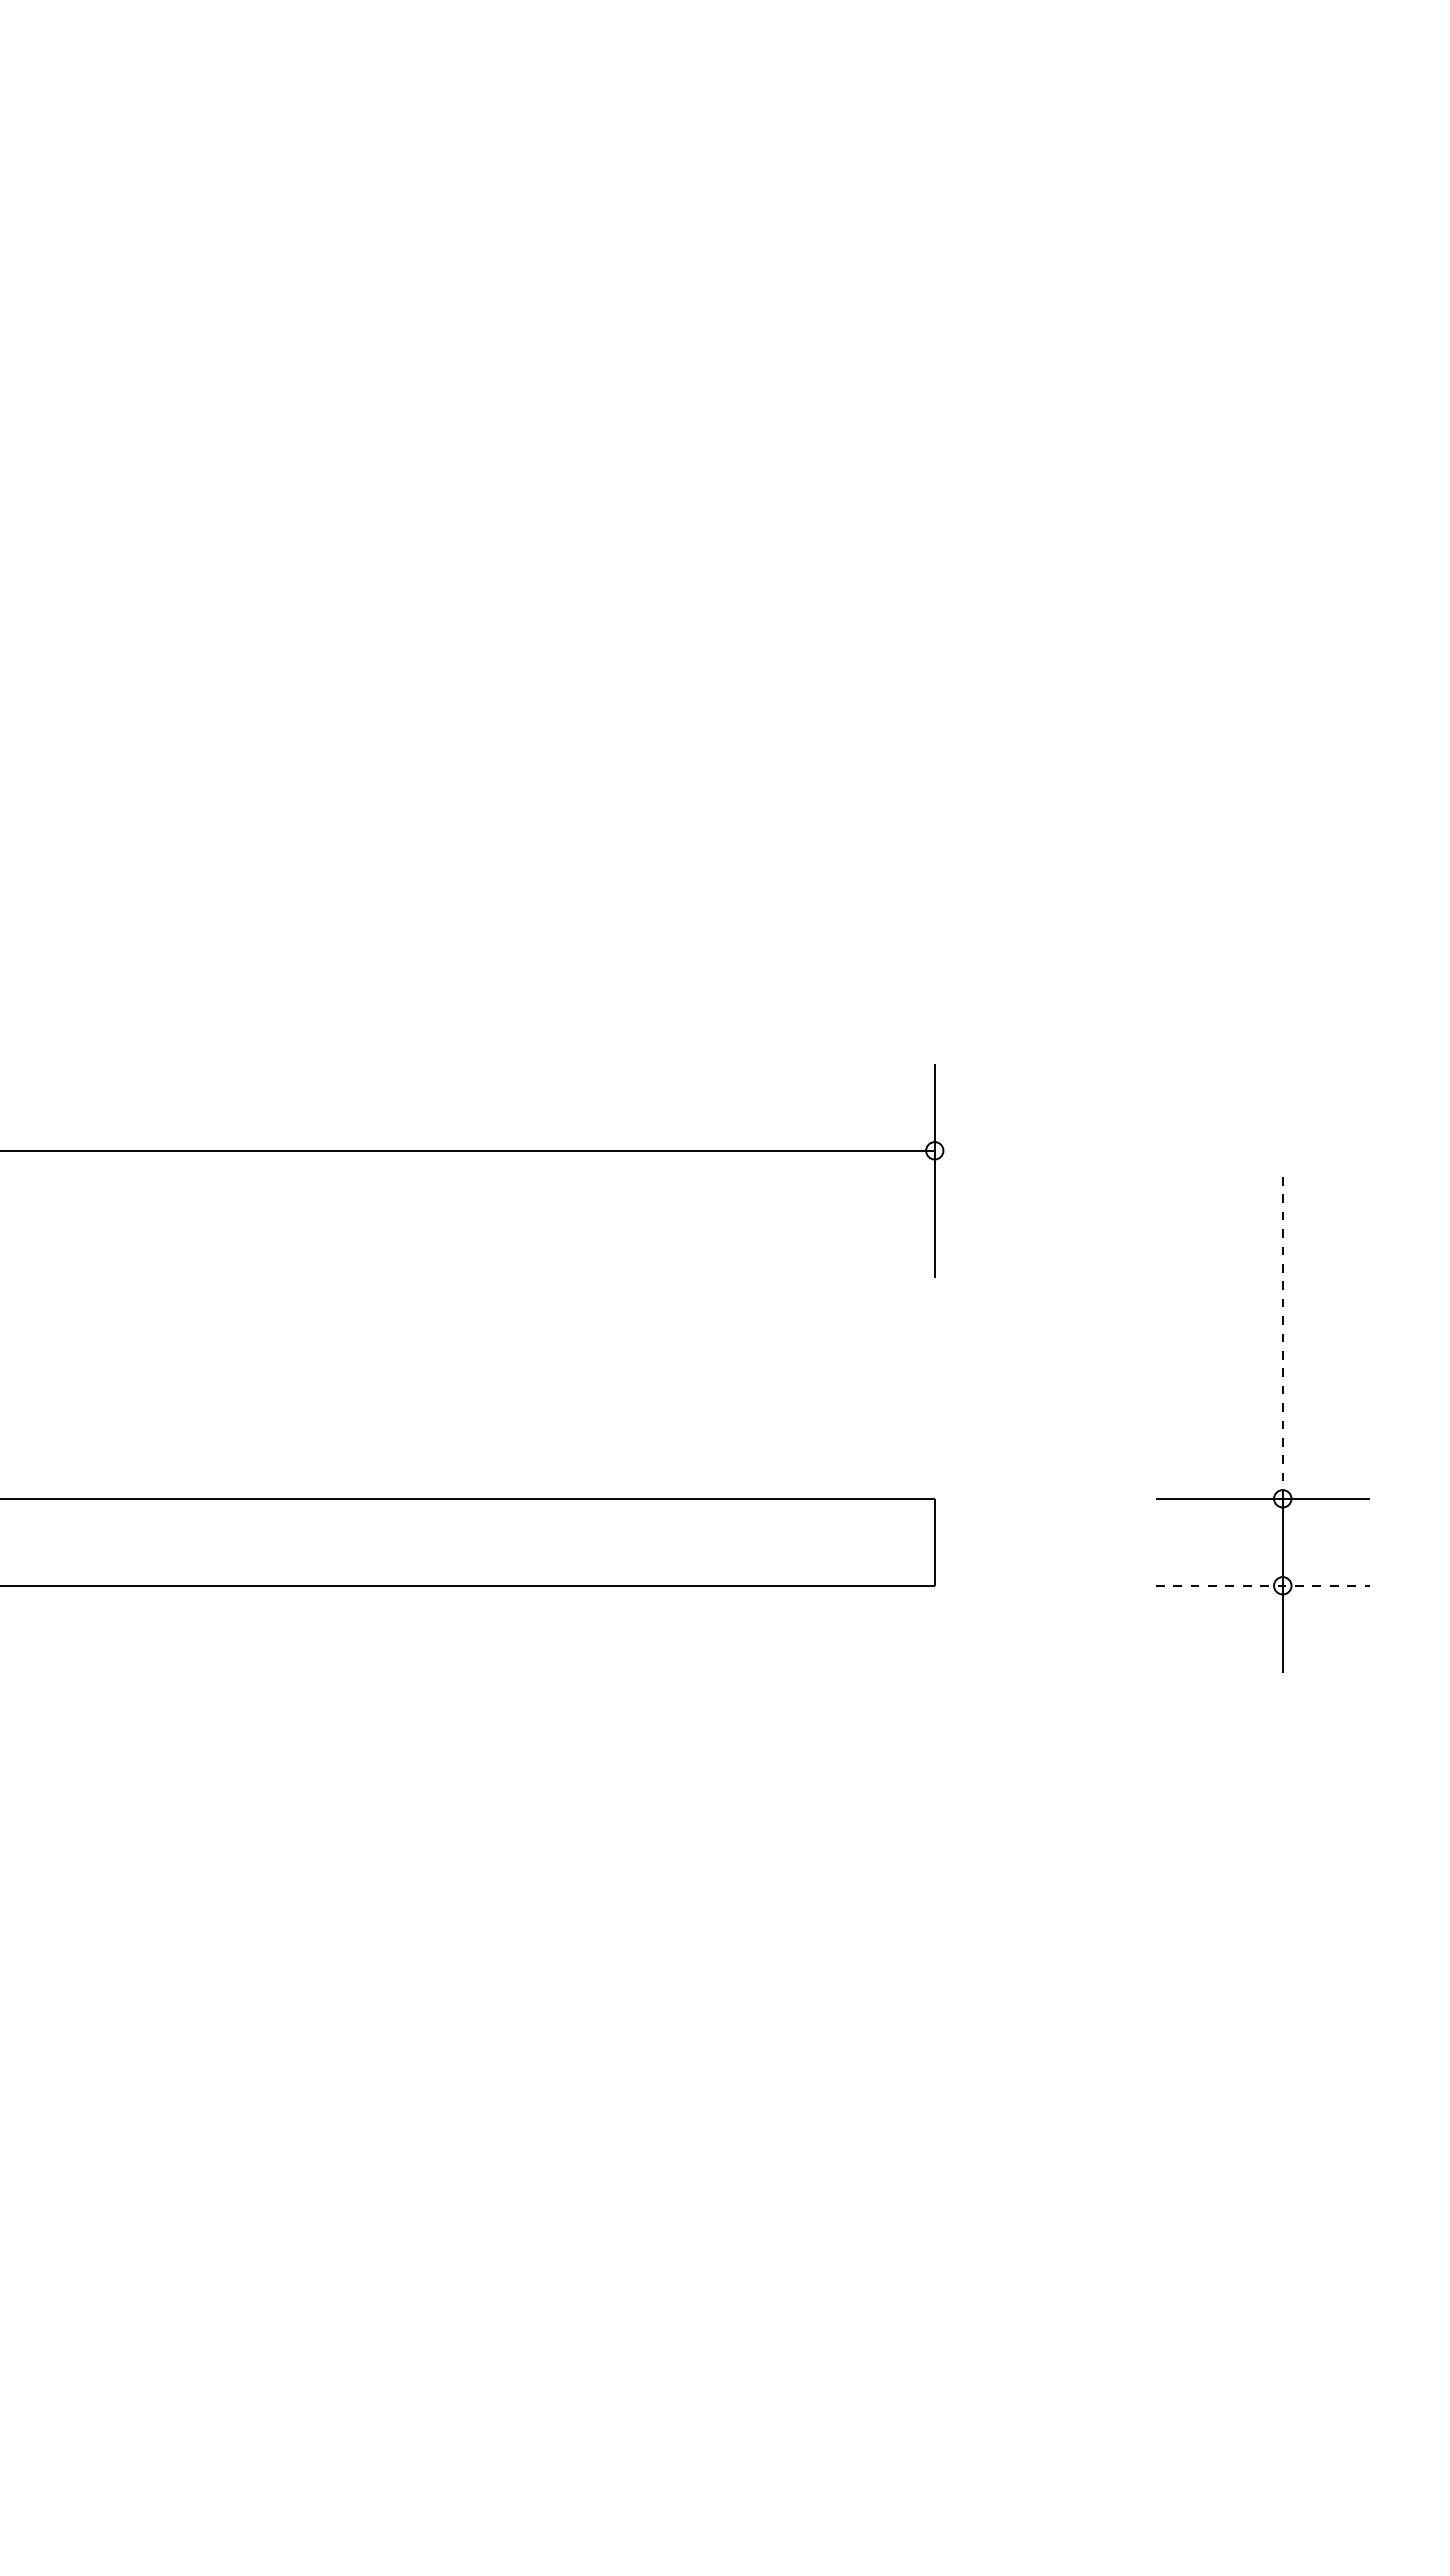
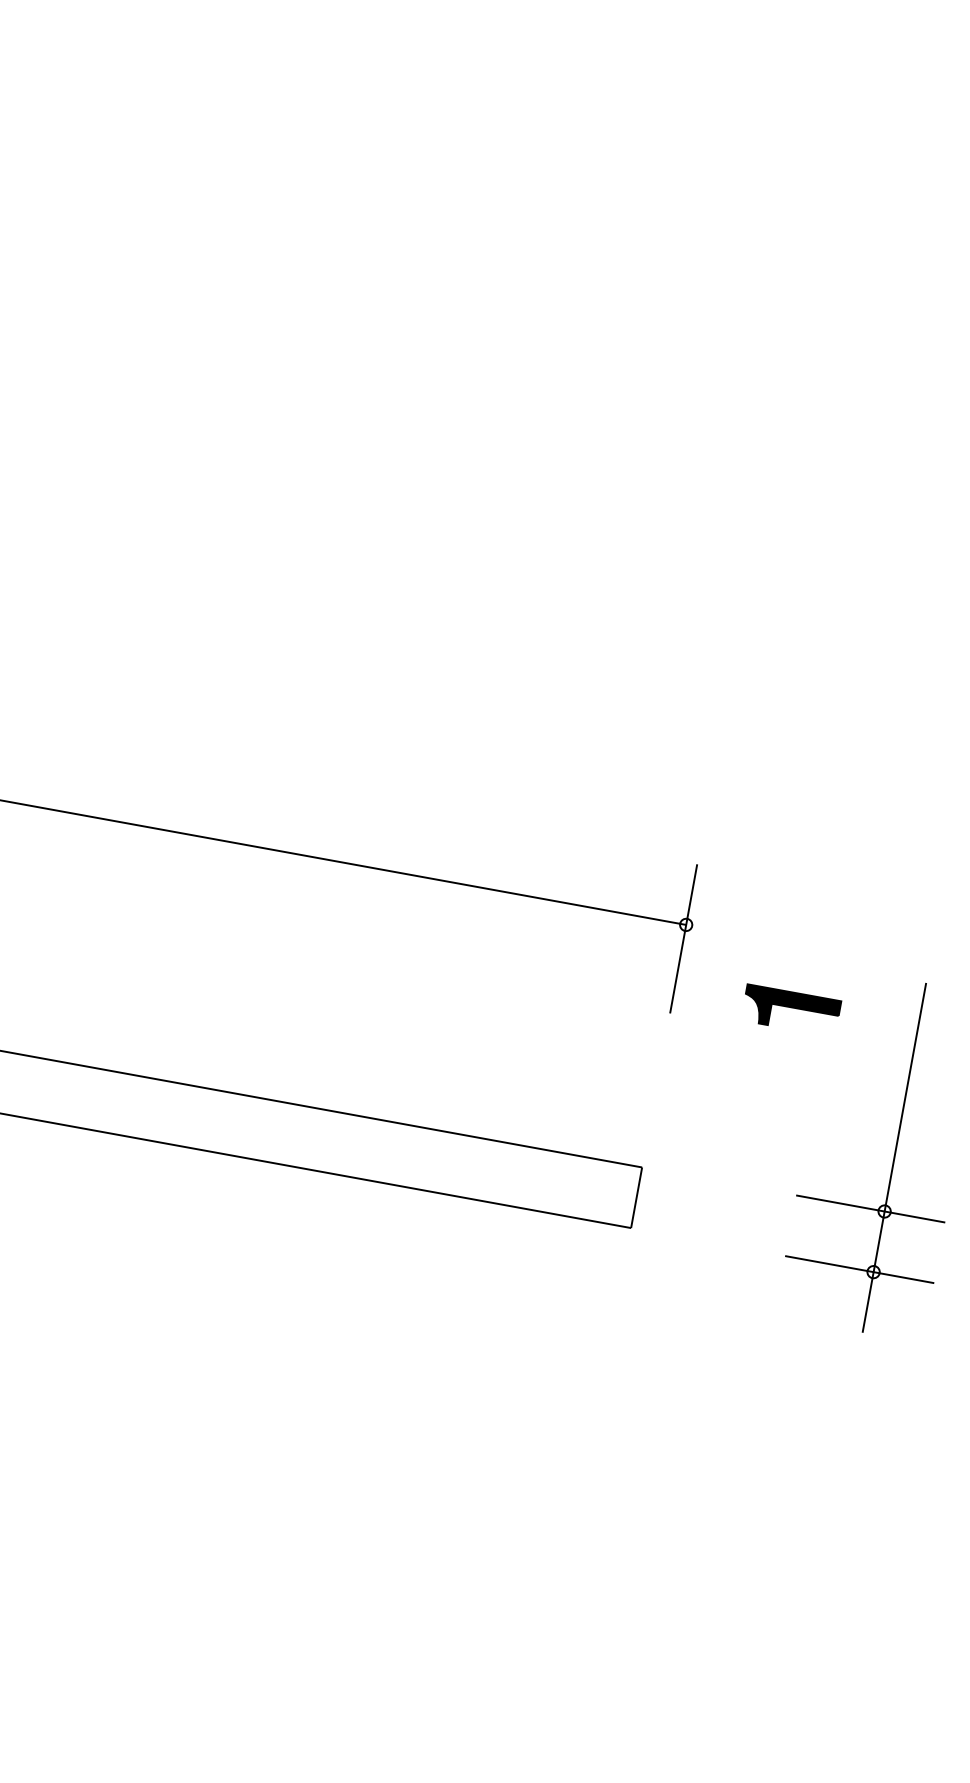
part: (1102, 1243) -> (791, 1010), added
line: (1282, 1334) -> (905, 1096), dashed -> solid
line: (1263, 1585) -> (860, 1269), dashed -> solid

